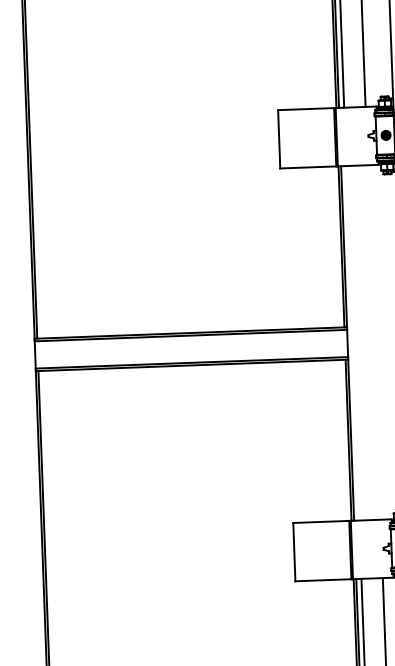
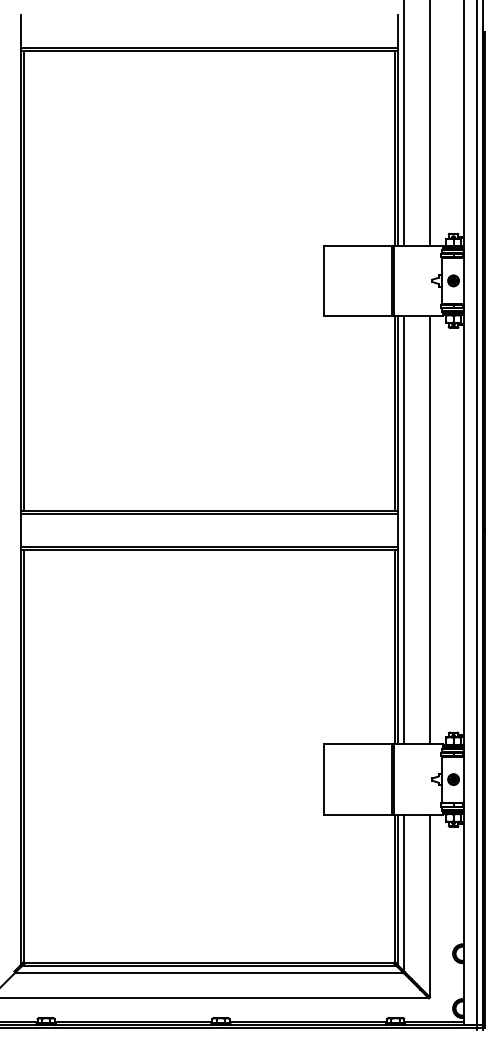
line: (374, 342) -> (430, 530), added
line: (353, 343) -> (404, 530), added

